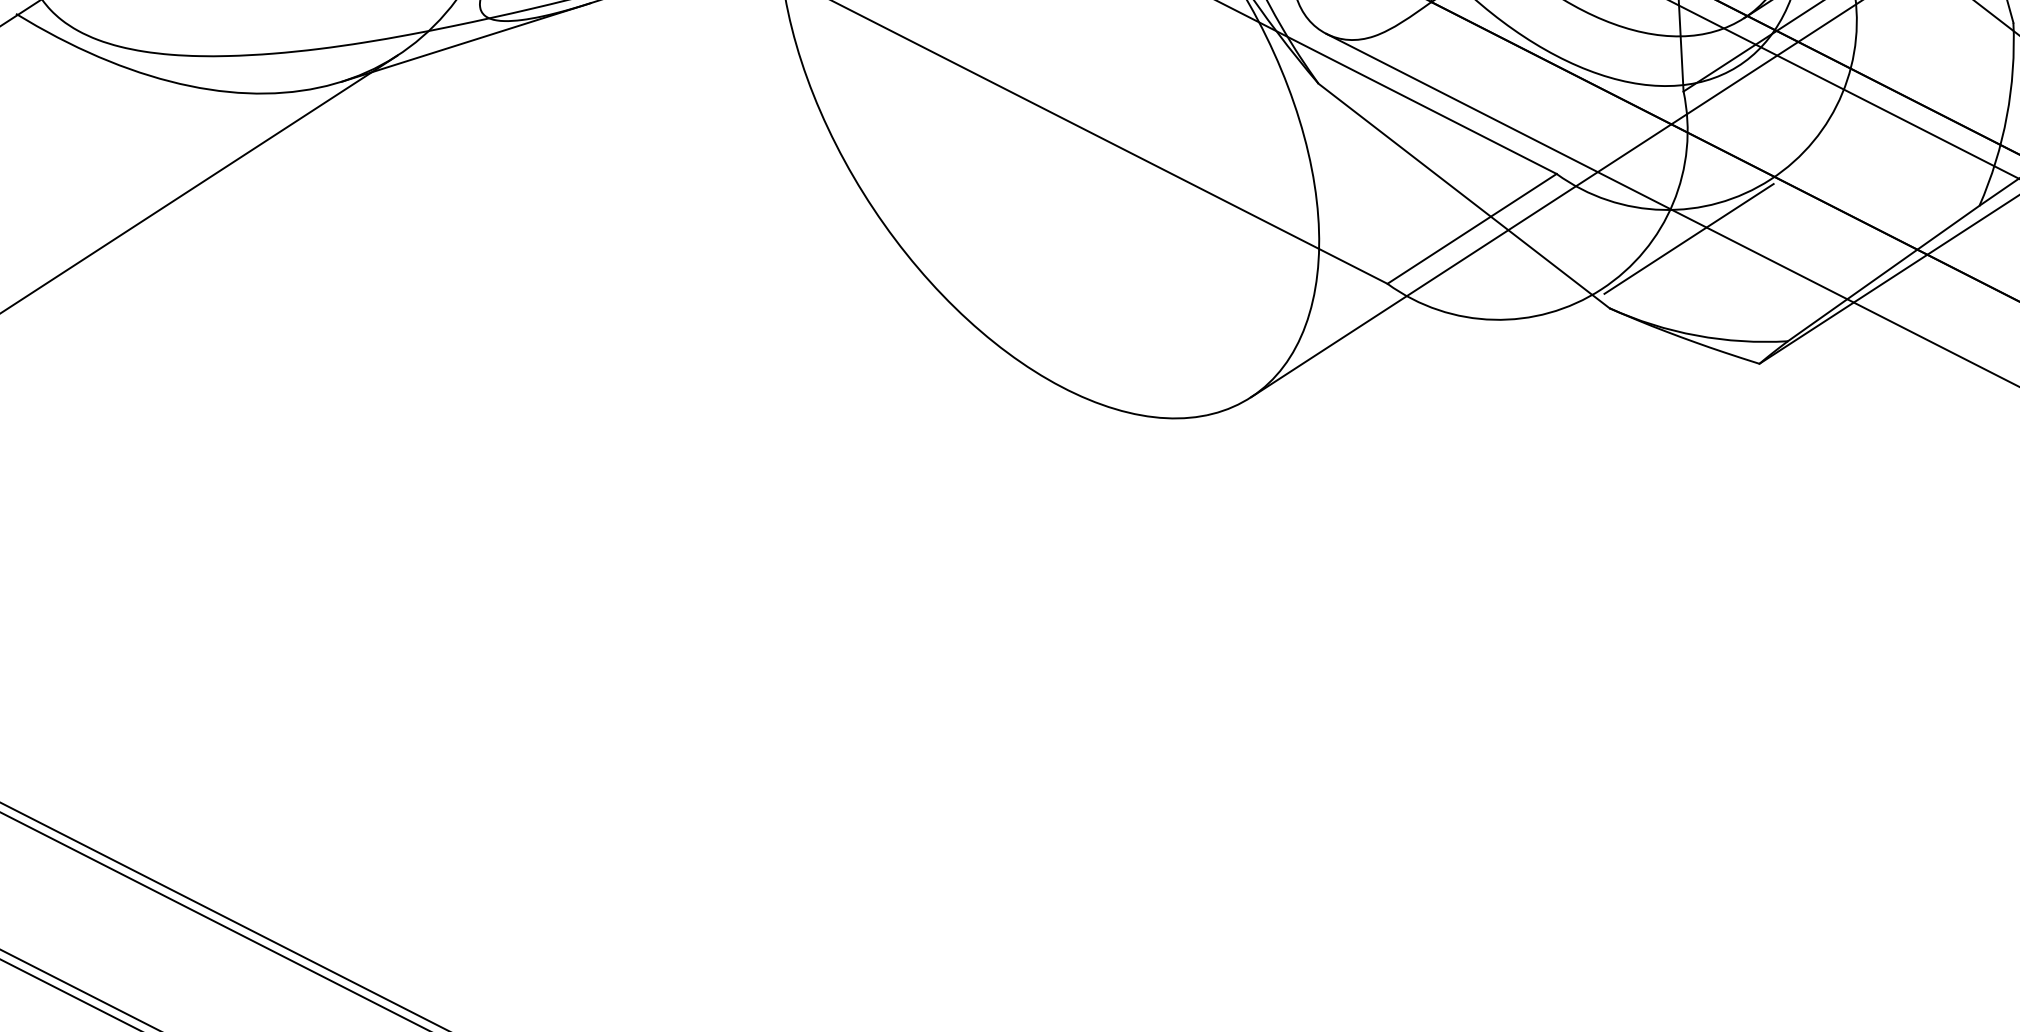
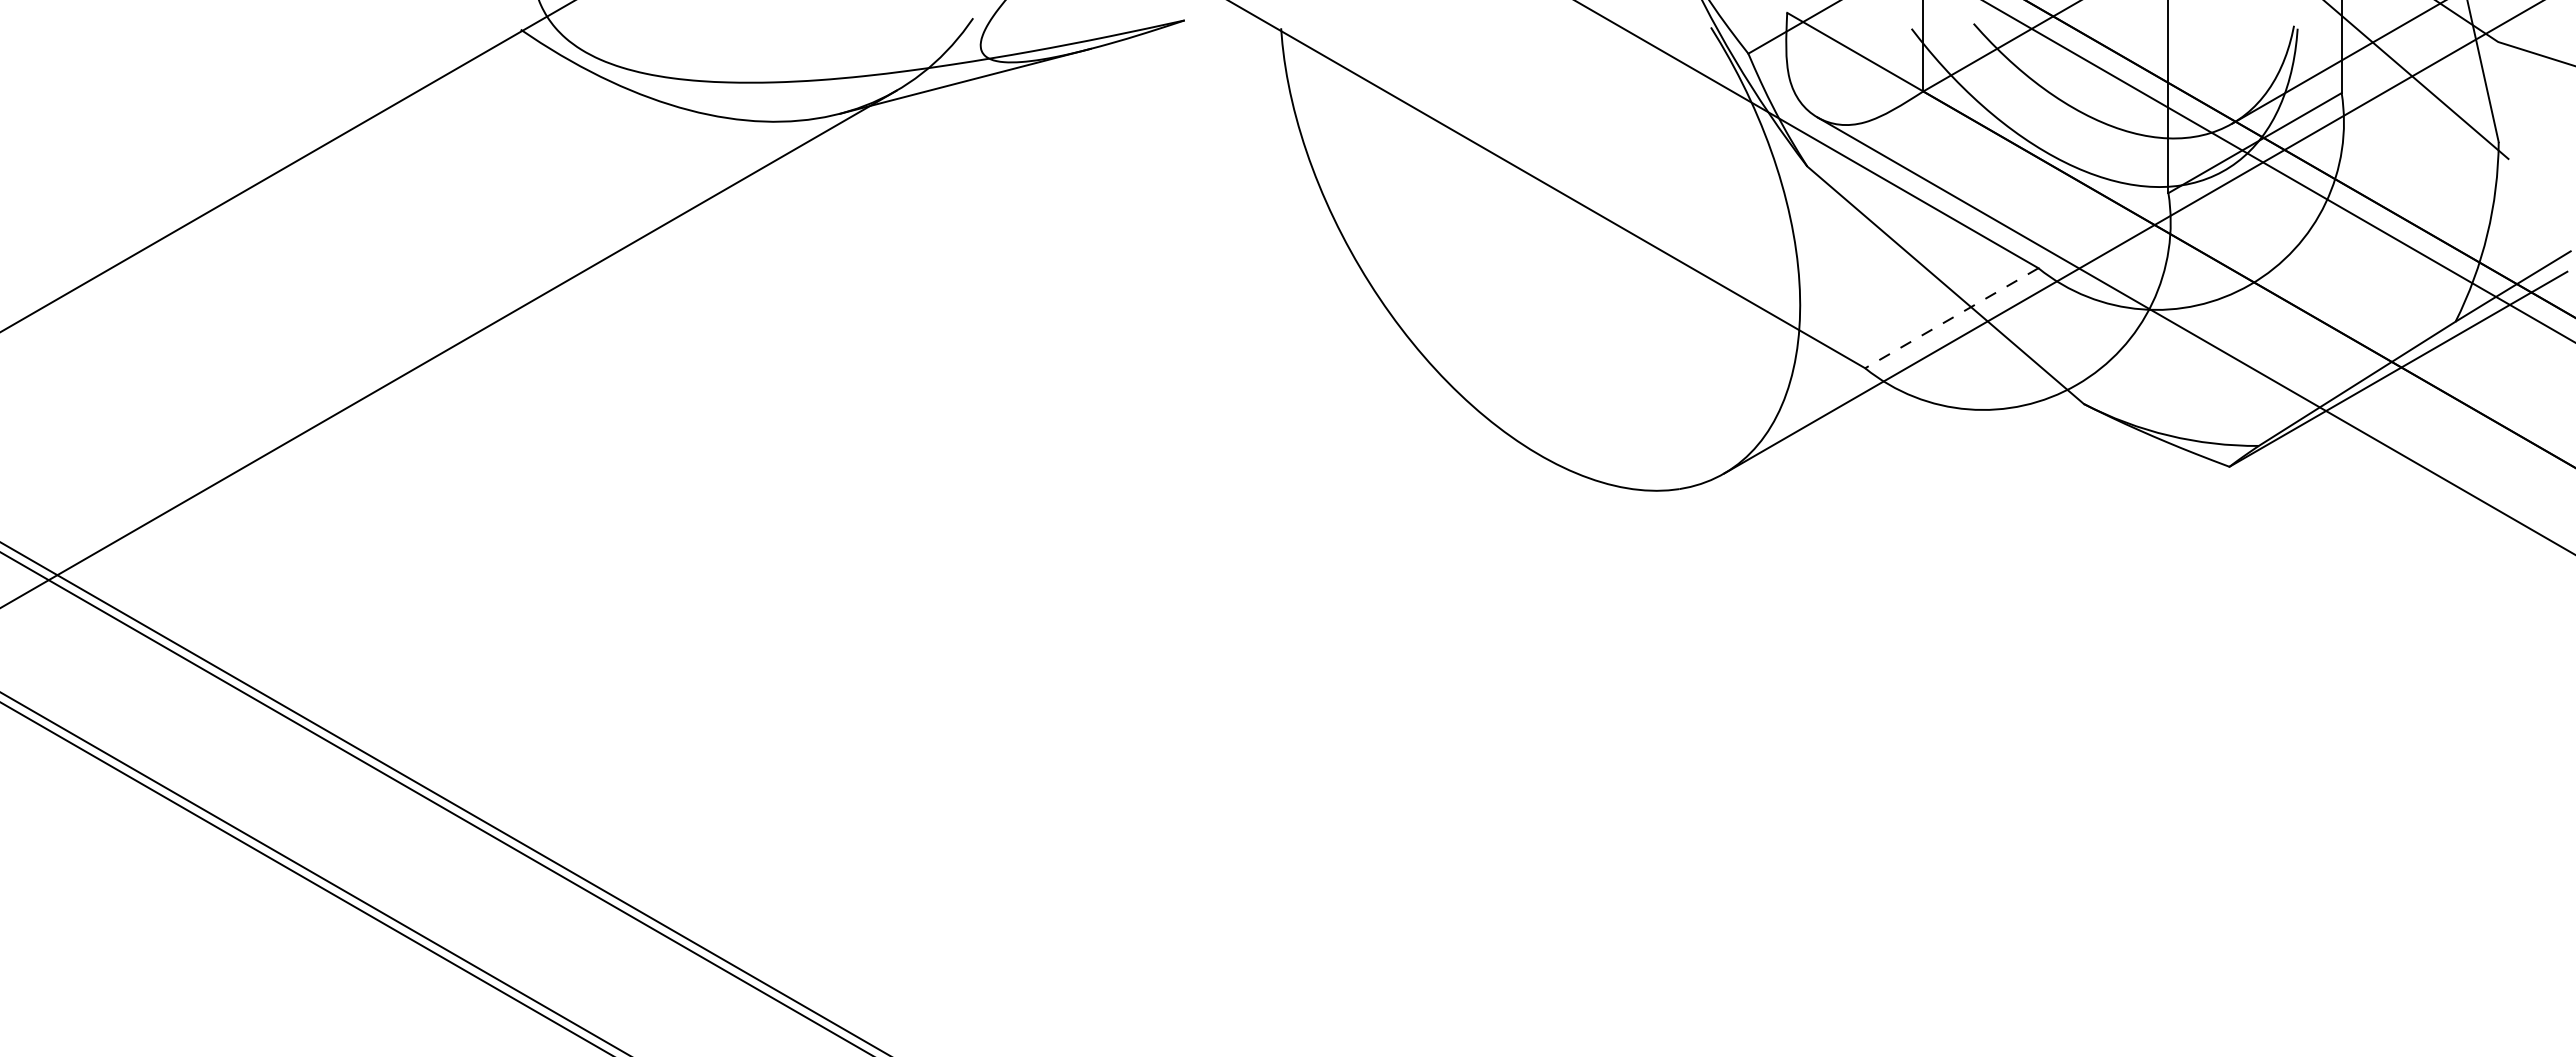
line: (1471, 229) -> (1951, 318), solid -> dashed
line: (1688, 239) -> (2165, 339), removed

